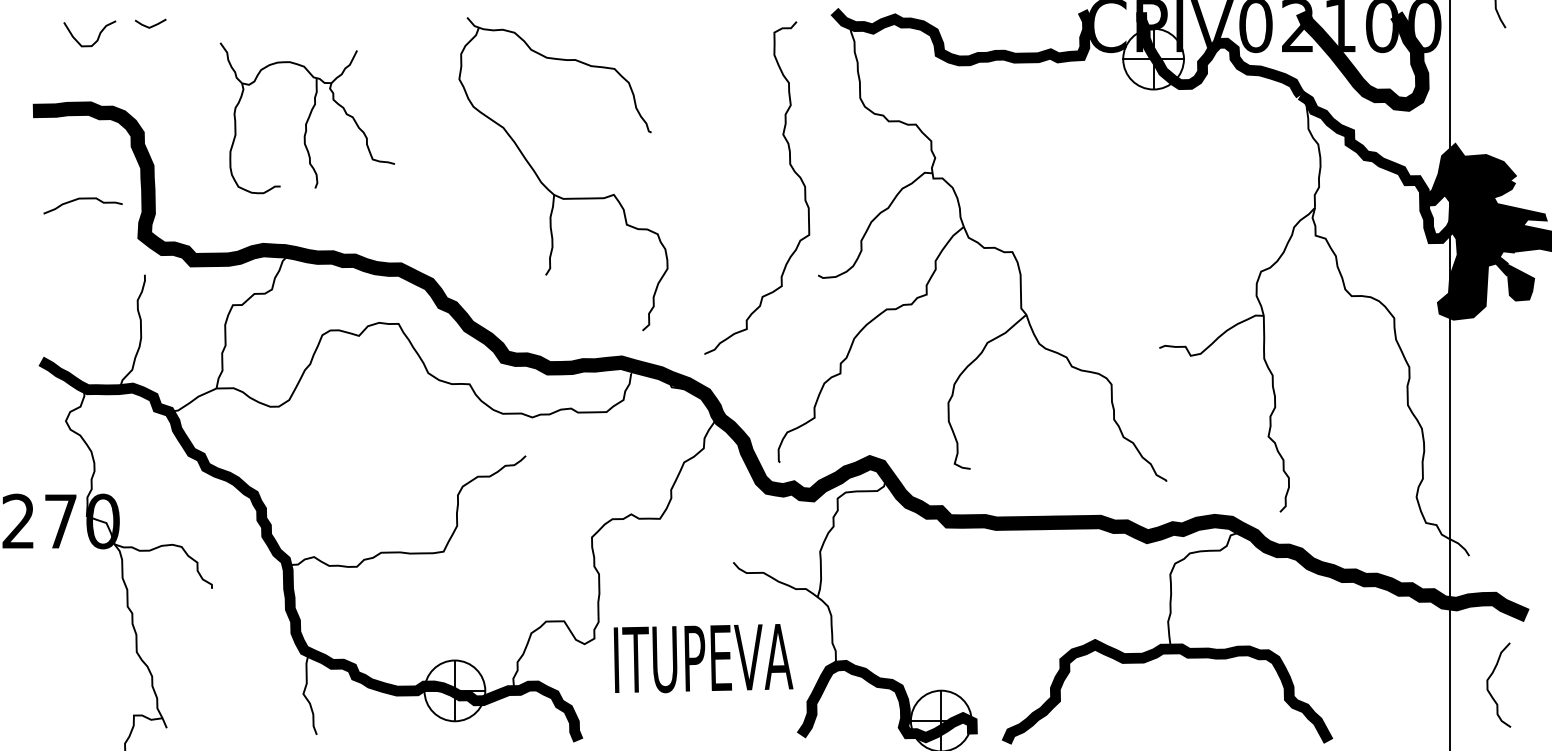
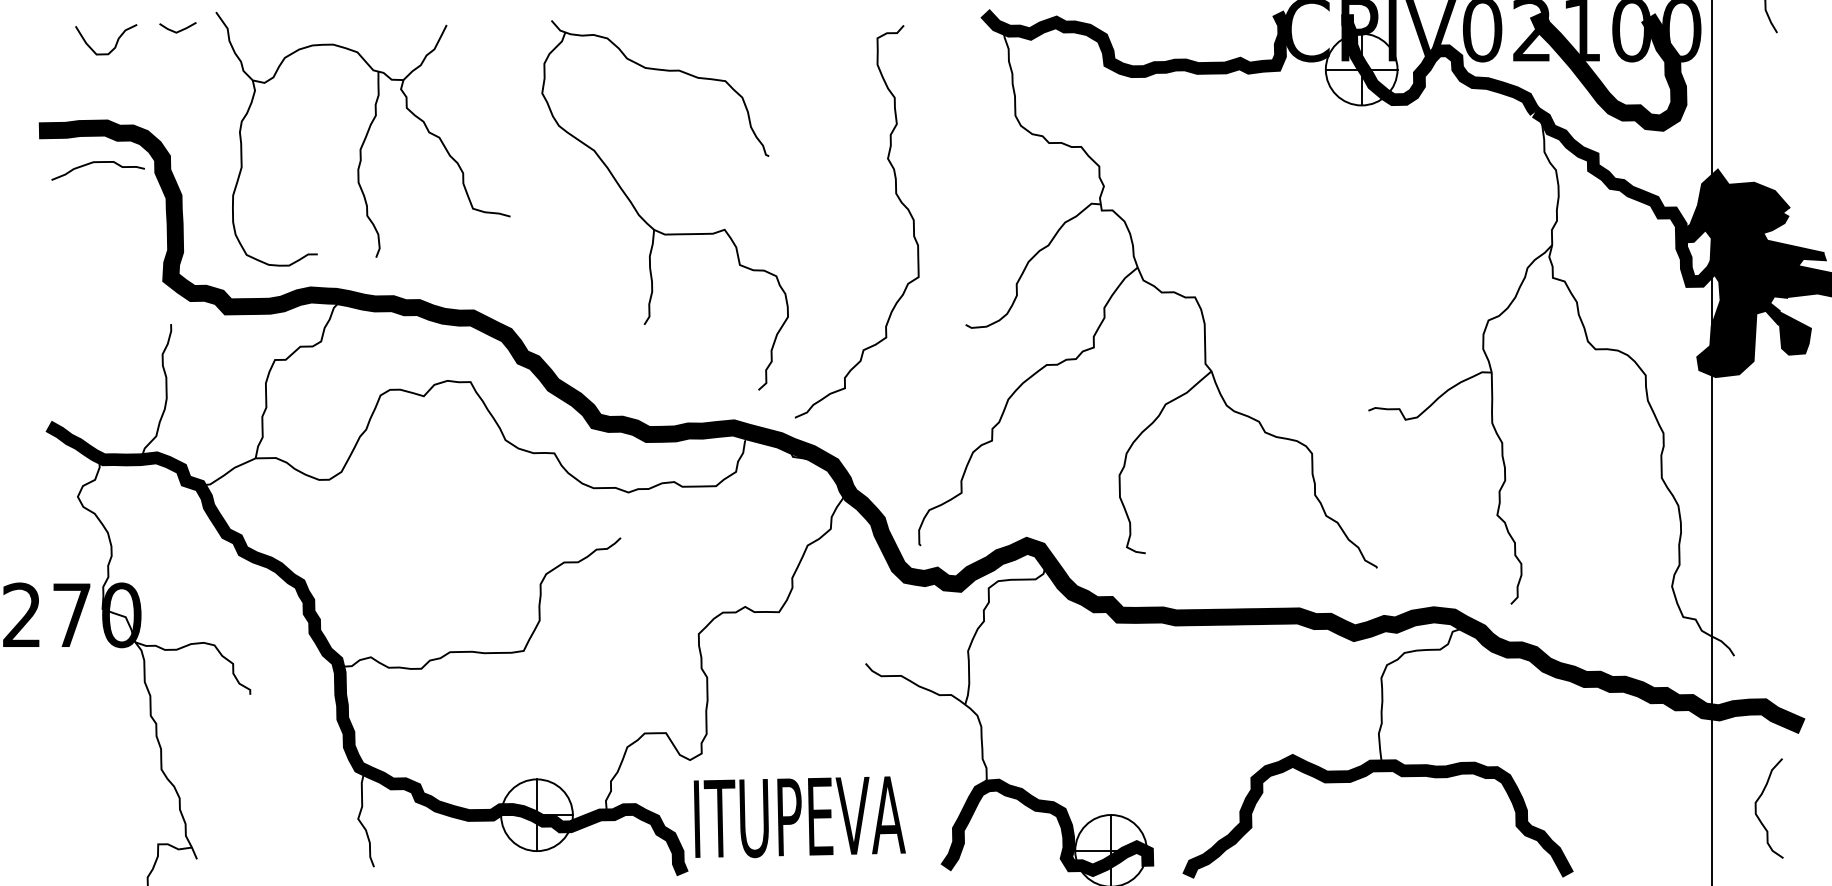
part: (307, 118) -> (363, 139), size x1.43
curve: (789, 165) -> (895, 195), moved
curve: (82, 199) -> (97, 163), moved
text: (703, 658) -> (799, 817), moved

